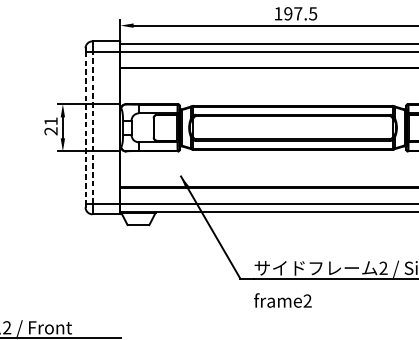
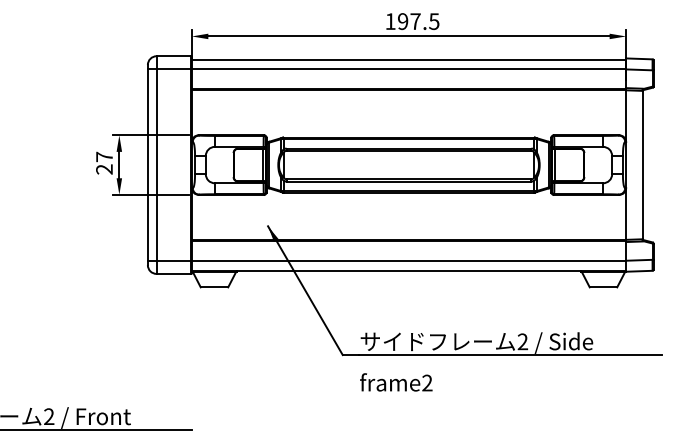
text: (51, 121) -> (104, 156), 21 -> 27
line: (85, 128) -> (147, 165), dashed -> solid
line: (92, 128) -> (156, 165), dashed -> solid

